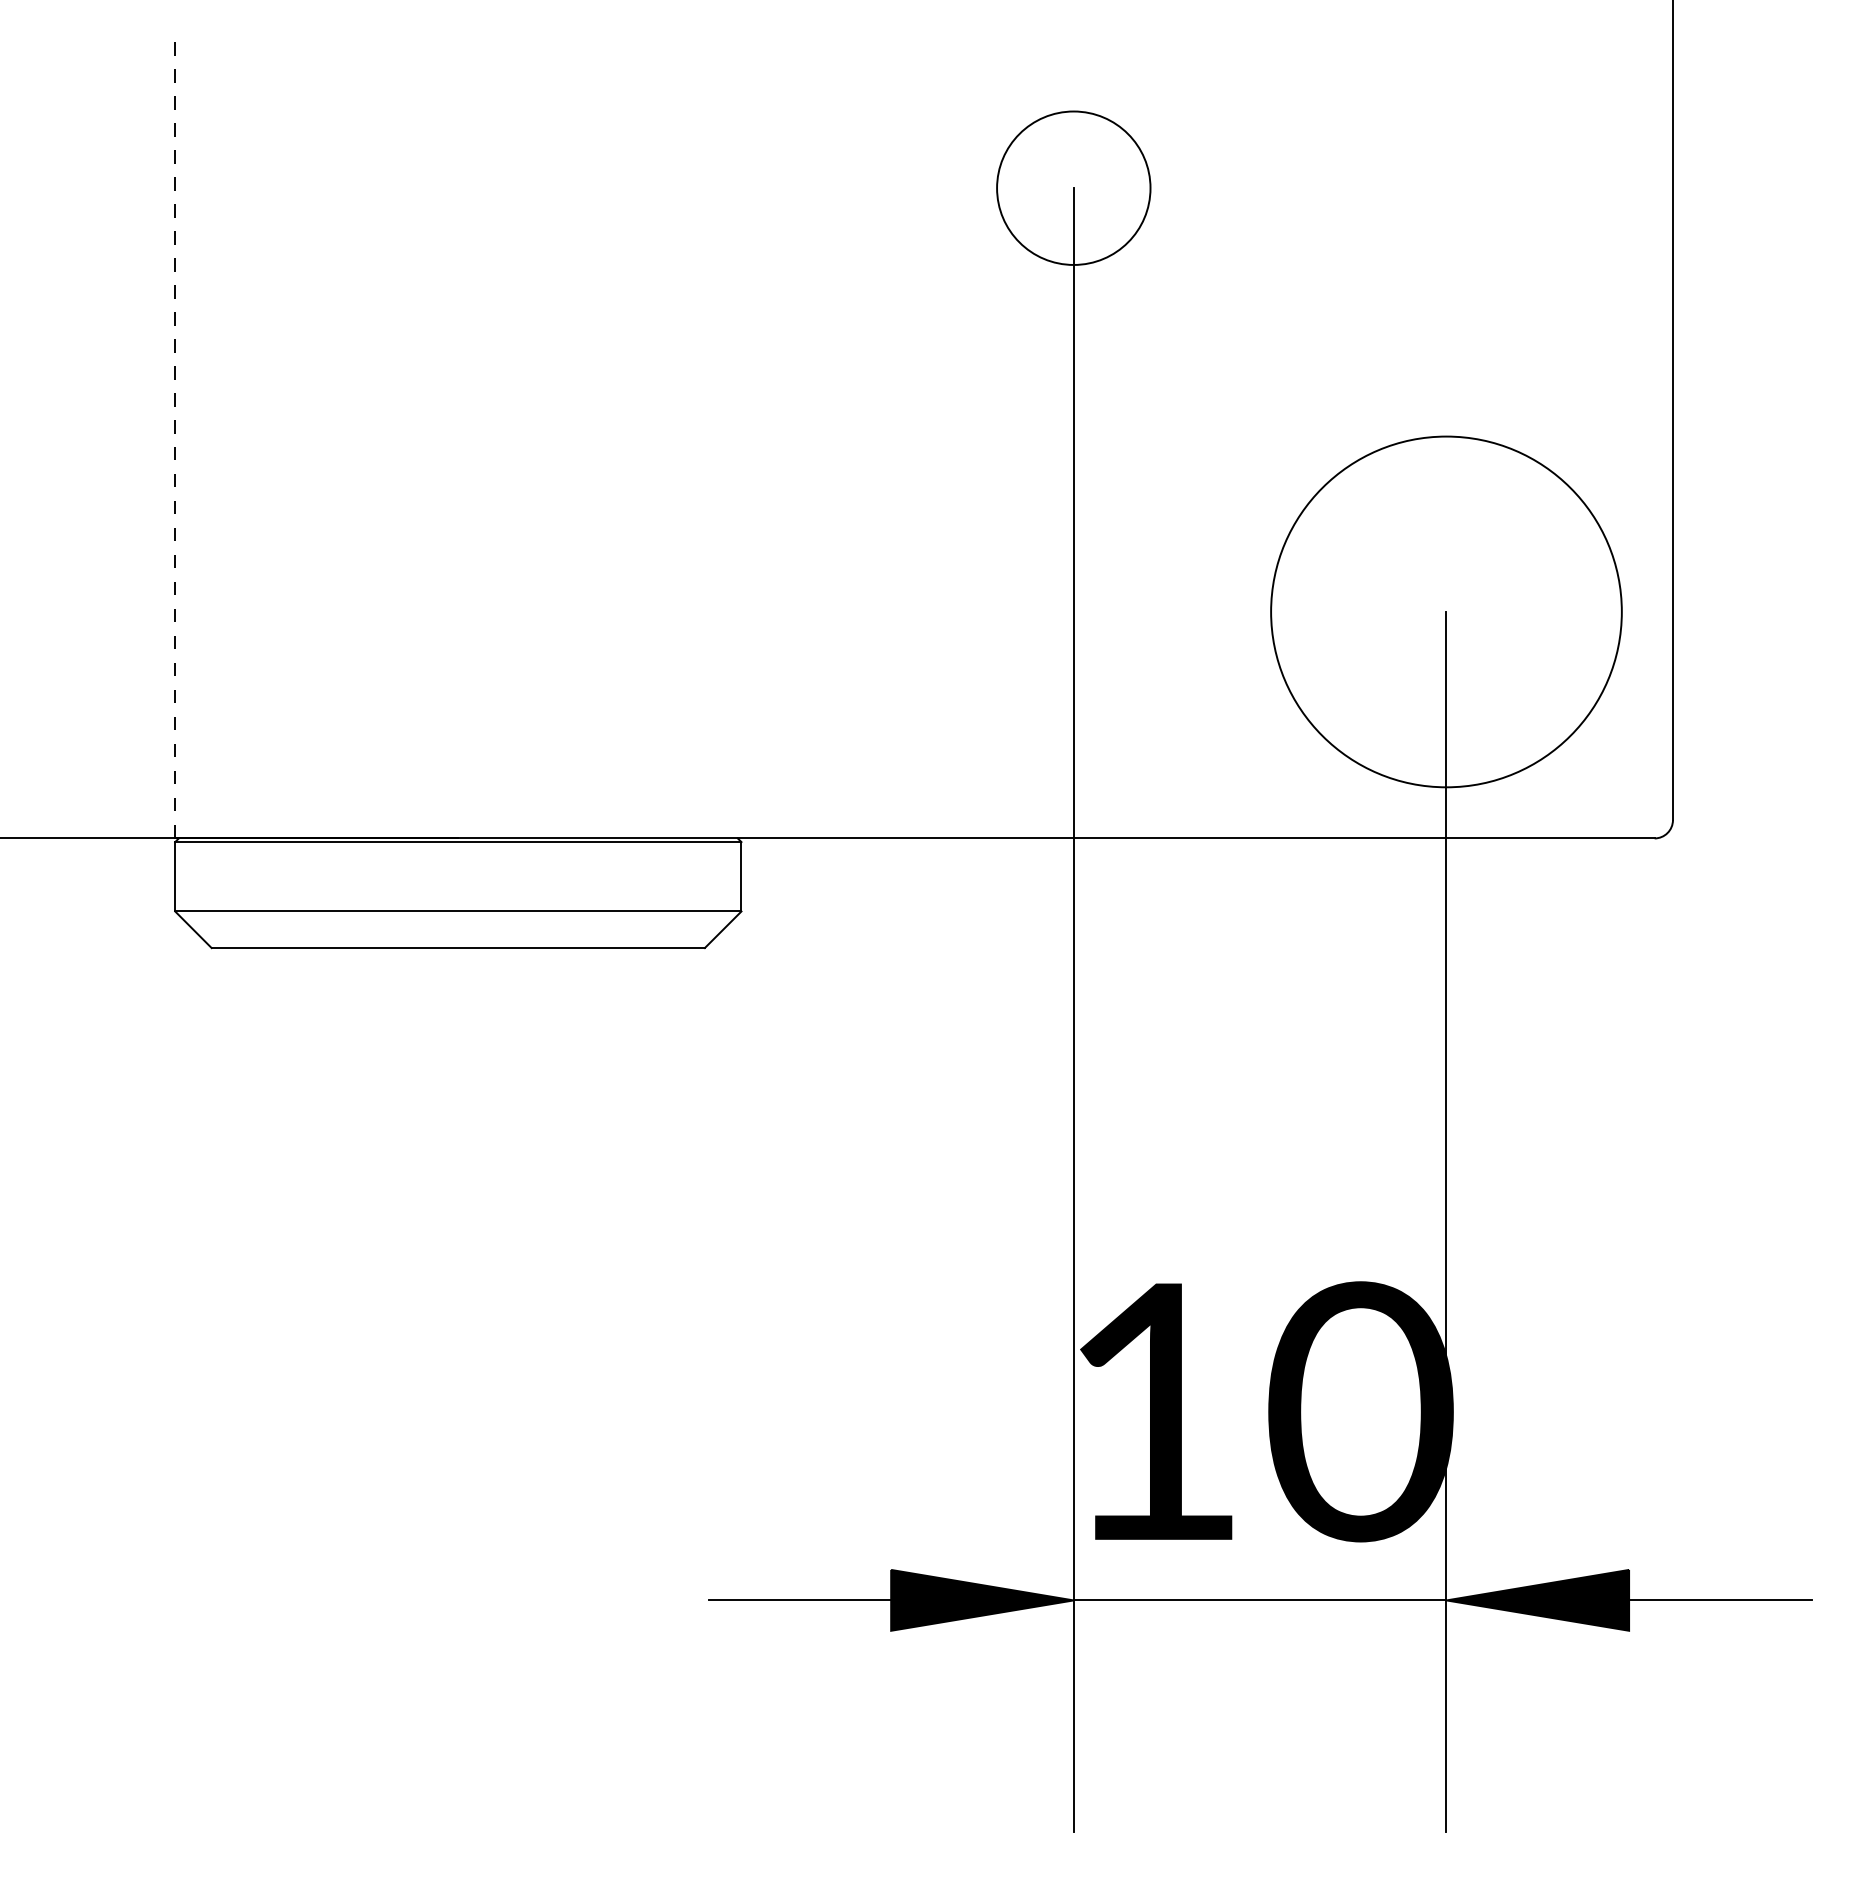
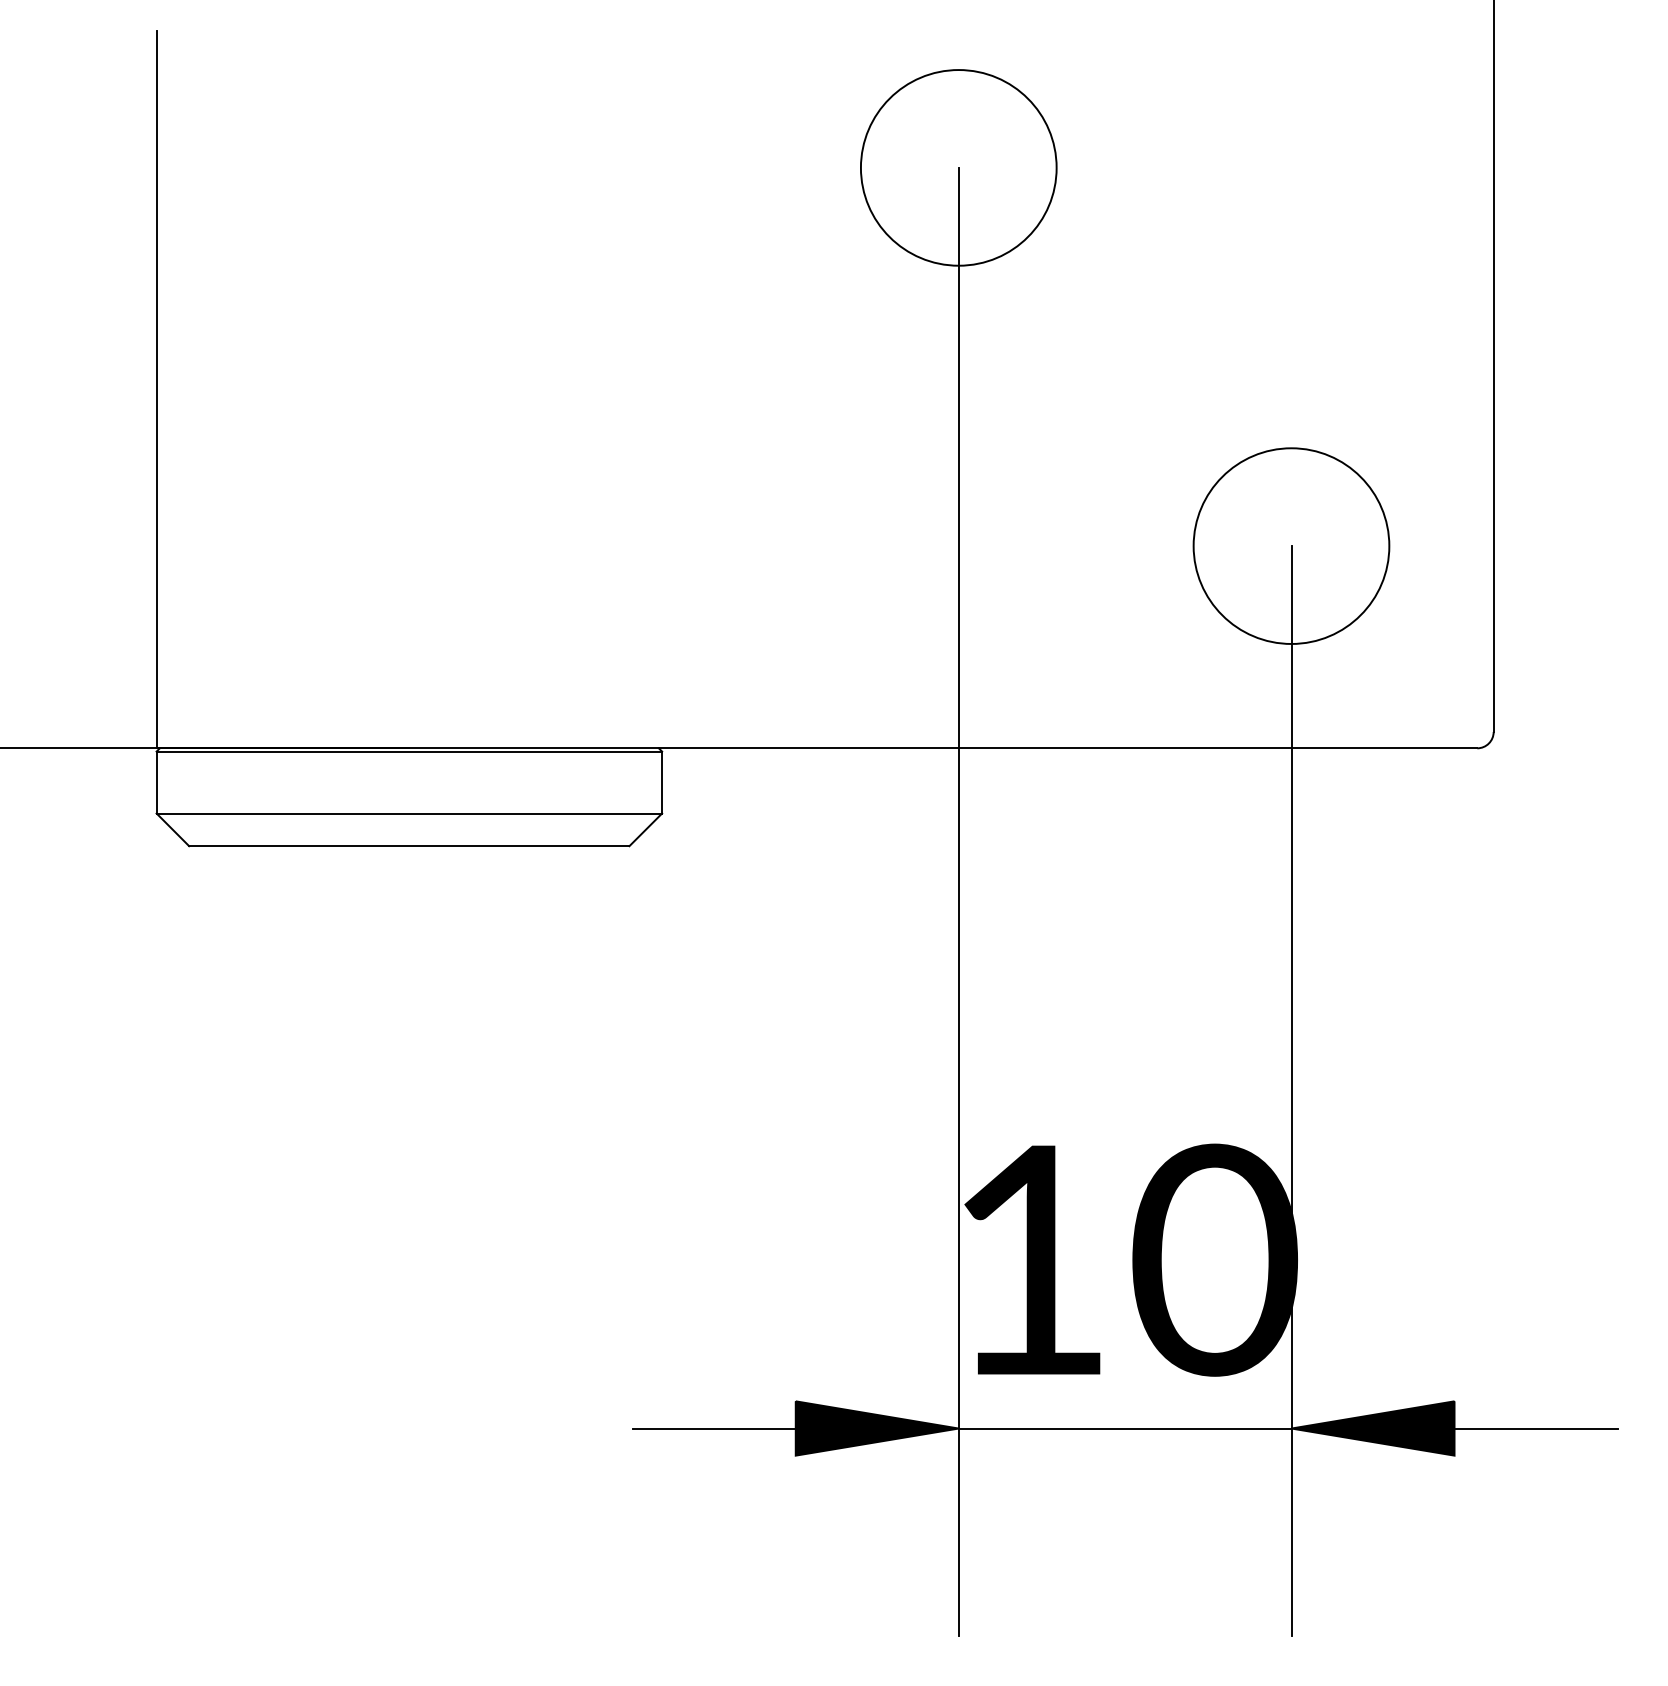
circle: (1073, 187) -> (958, 167), size x1.43
line: (175, 436) -> (156, 389), dashed -> solid
circle: (1446, 611) -> (1291, 545), size x0.62

